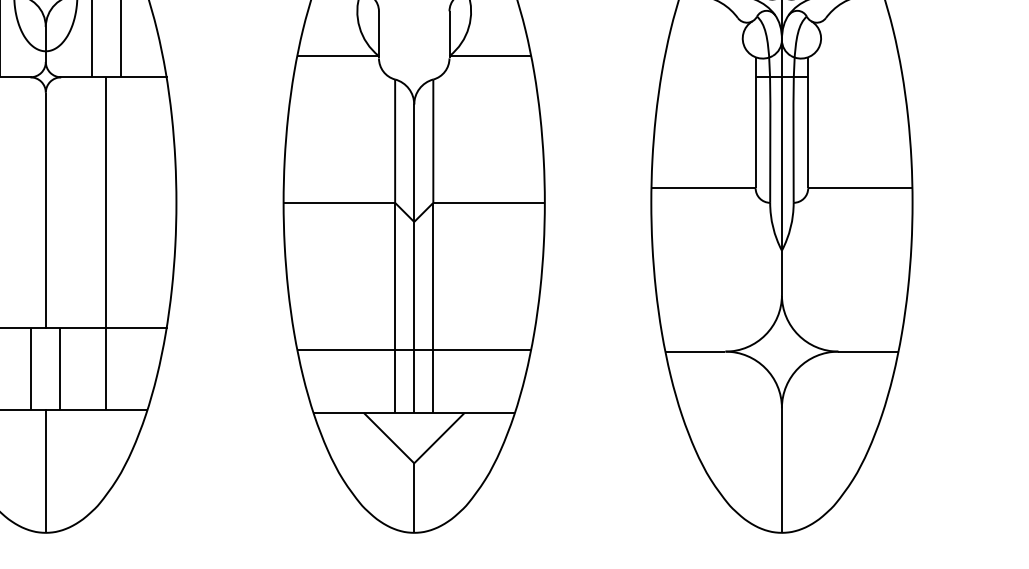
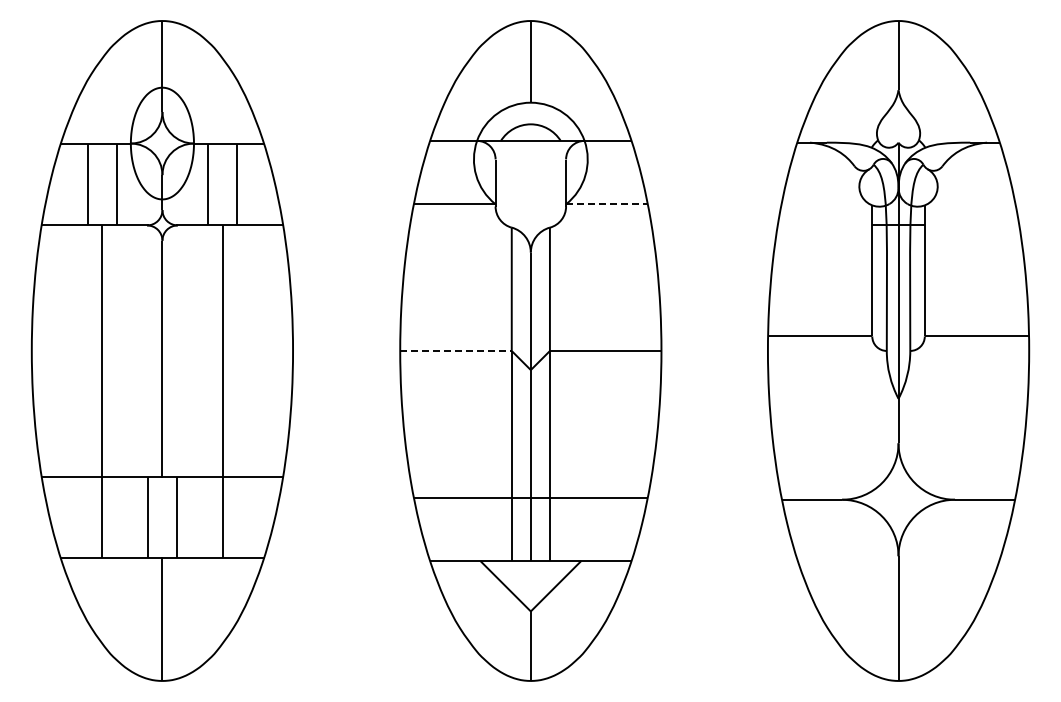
line: (489, 56) -> (606, 204), solid -> dashed
line: (338, 203) -> (455, 351), solid -> dashed

